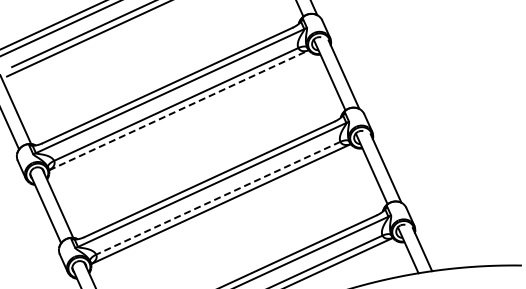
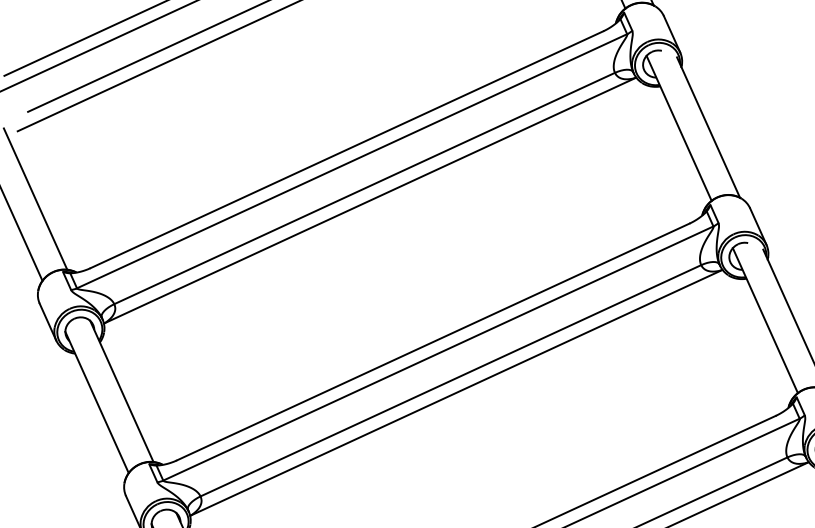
line: (179, 110) -> (371, 200), dashed -> solid
line: (218, 198) -> (451, 381), dashed -> solid

